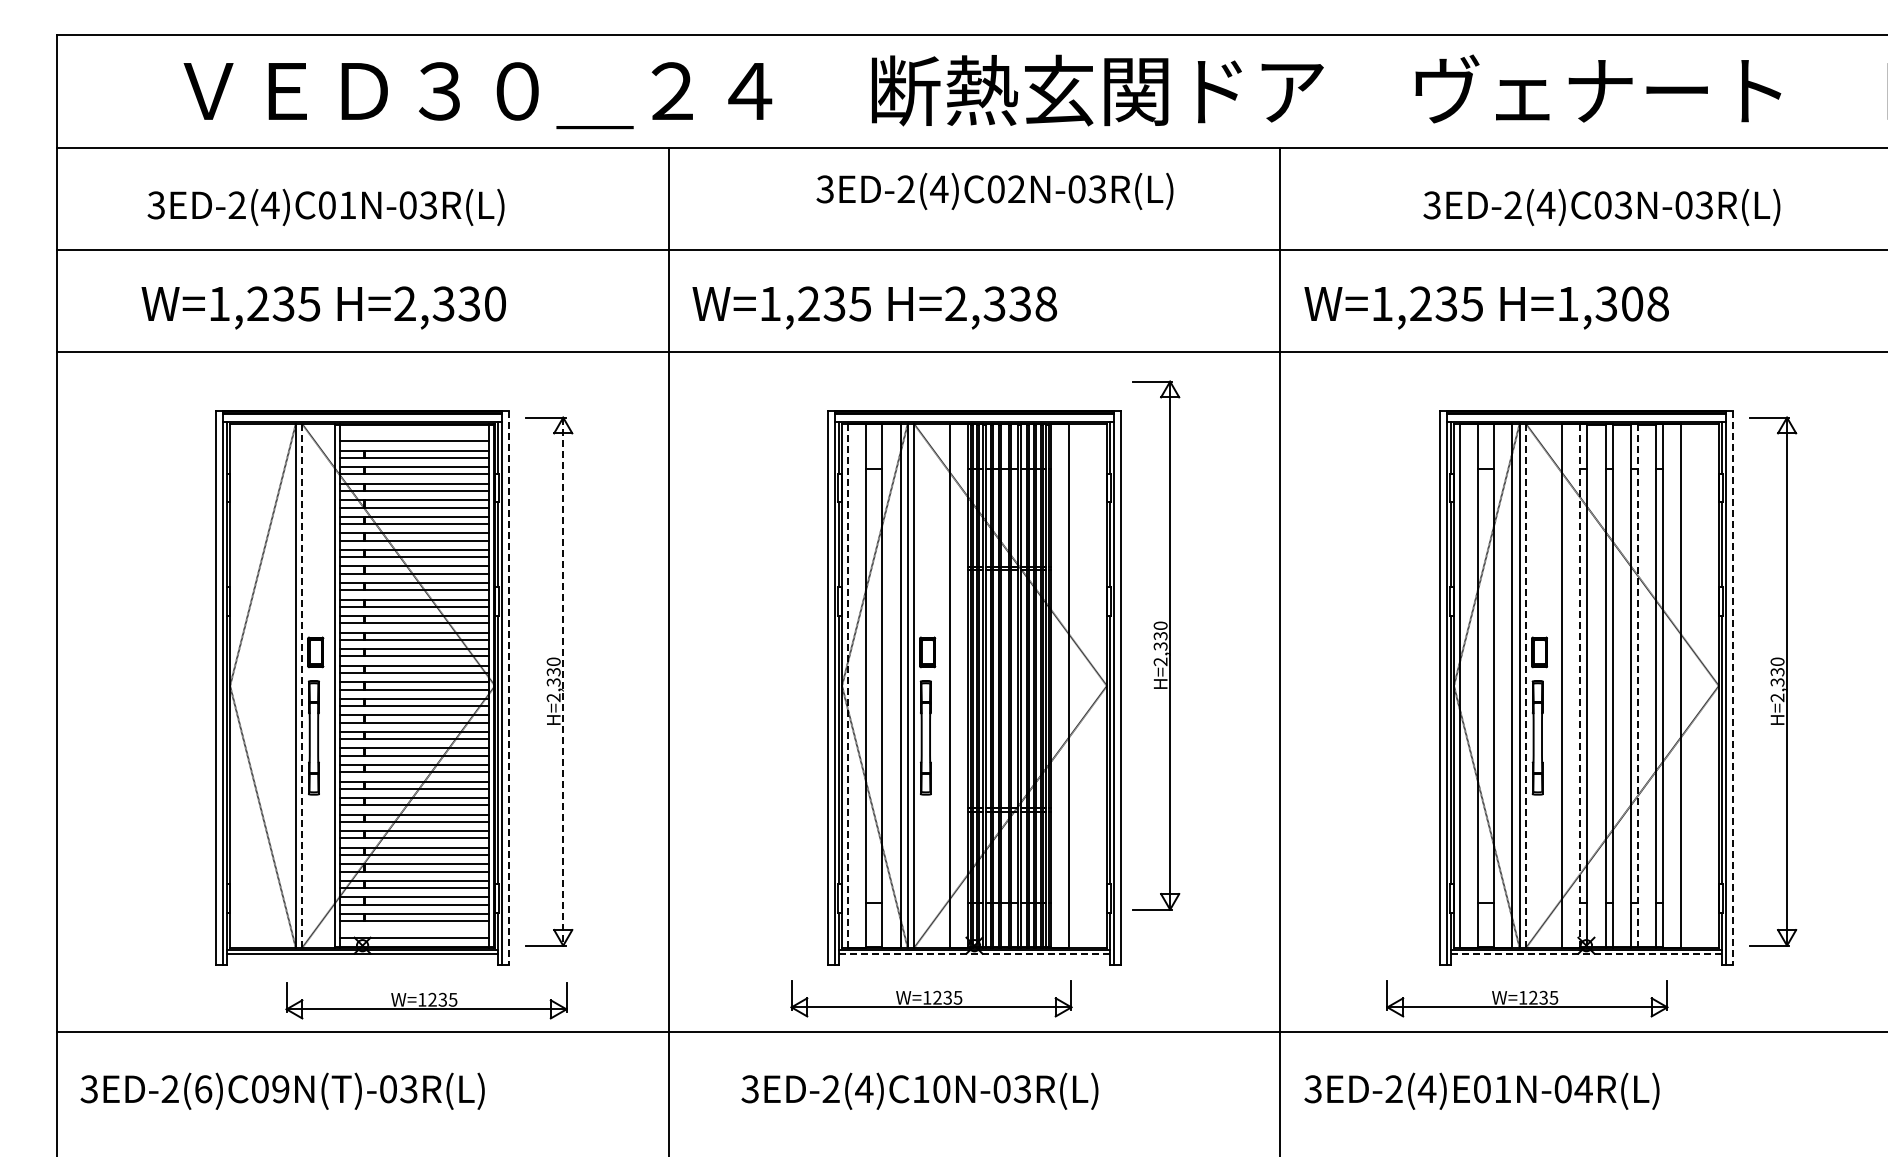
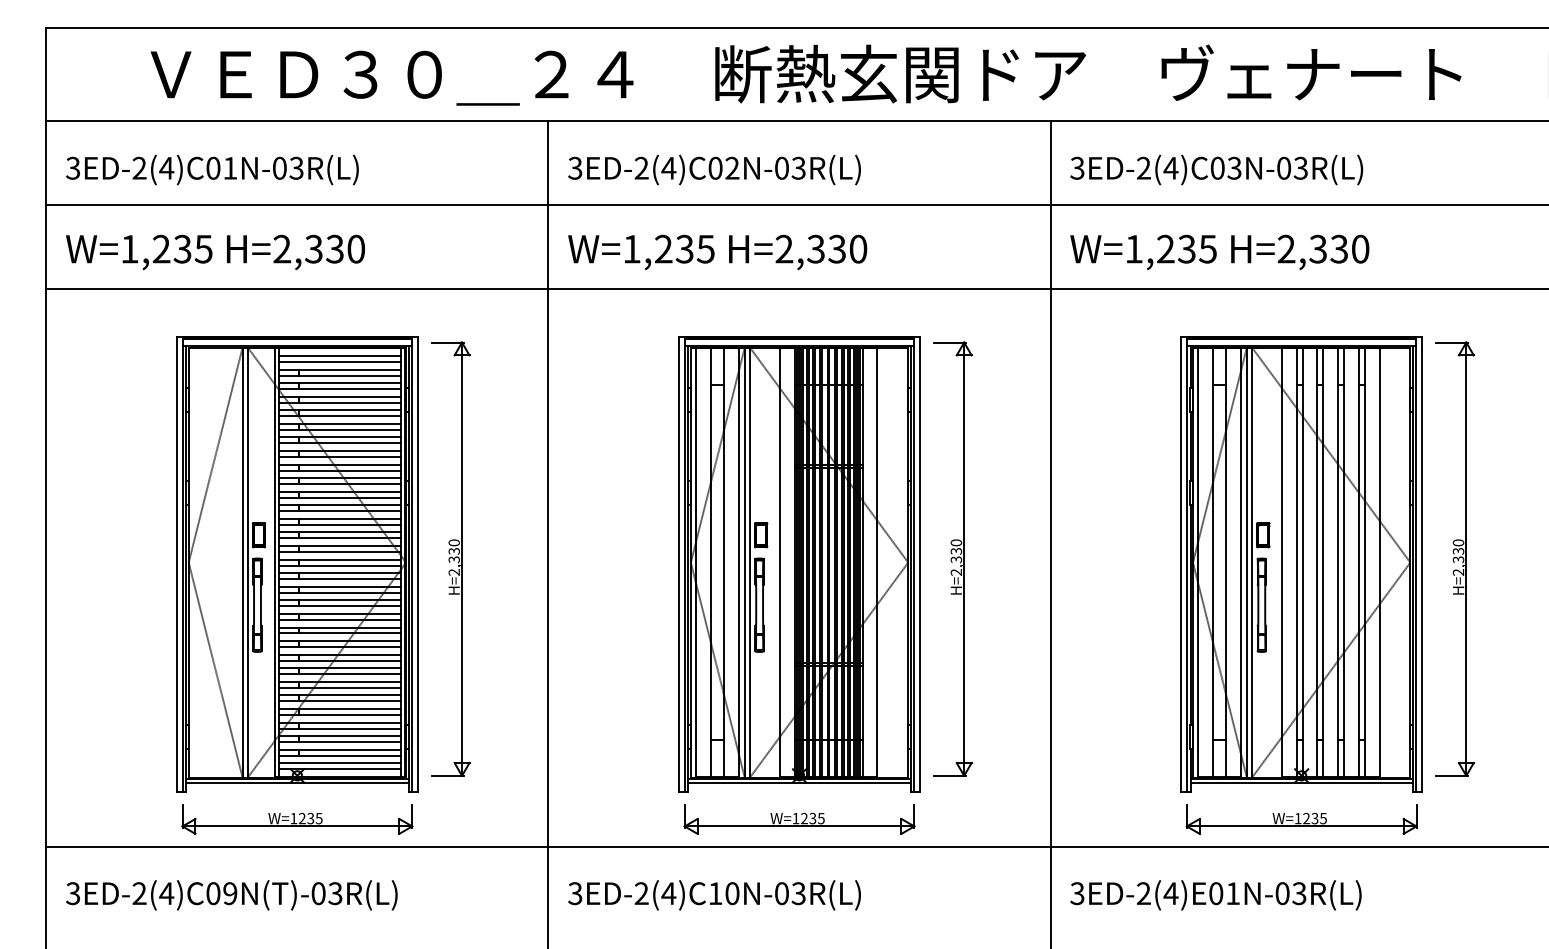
text: (994, 190) -> (714, 169), moved
text: (325, 206) -> (211, 169), moved
text: (1601, 206) -> (1216, 169), moved
text: (1046, 303) -> (858, 248), H=2,338 -> H=2,330
text: (1612, 303) -> (1323, 248), H=1,308 -> H=2,330
text: (323, 307) -> (215, 252), moved
line: (414, 434) -> (339, 356), added
part: (1156, 645) -> (952, 559), moved
line: (563, 682) -> (462, 559), dashed -> solid
line: (302, 685) -> (248, 562), dashed -> solid
line: (847, 685) -> (695, 562), dashed -> solid
line: (1526, 685) -> (1252, 562), dashed -> solid
line: (1580, 685) -> (1296, 562), dashed -> solid
line: (1637, 685) -> (1343, 562), dashed -> solid
line: (509, 688) -> (417, 564), dashed -> solid
line: (1733, 688) -> (1422, 564), dashed -> solid
line: (414, 930) -> (339, 763), added
line: (974, 954) -> (799, 783), dashed -> solid
line: (1585, 954) -> (1300, 783), dashed -> solid
part: (931, 998) -> (799, 819), moved
part: (1527, 998) -> (1301, 819), moved
part: (426, 1000) -> (297, 819), moved
text: (203, 1089) -> (166, 893), 3ED-2(6)C09N(T)-03R(L) -> 3ED-2(4)C09N(T)-03R(L)
text: (1583, 1089) -> (1299, 893), 3ED-2(4)E01N-04R(L) -> 3ED-2(4)E01N-03R(L)
text: (919, 1090) -> (714, 894), moved

